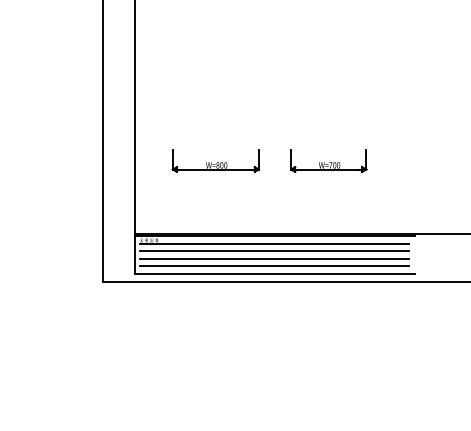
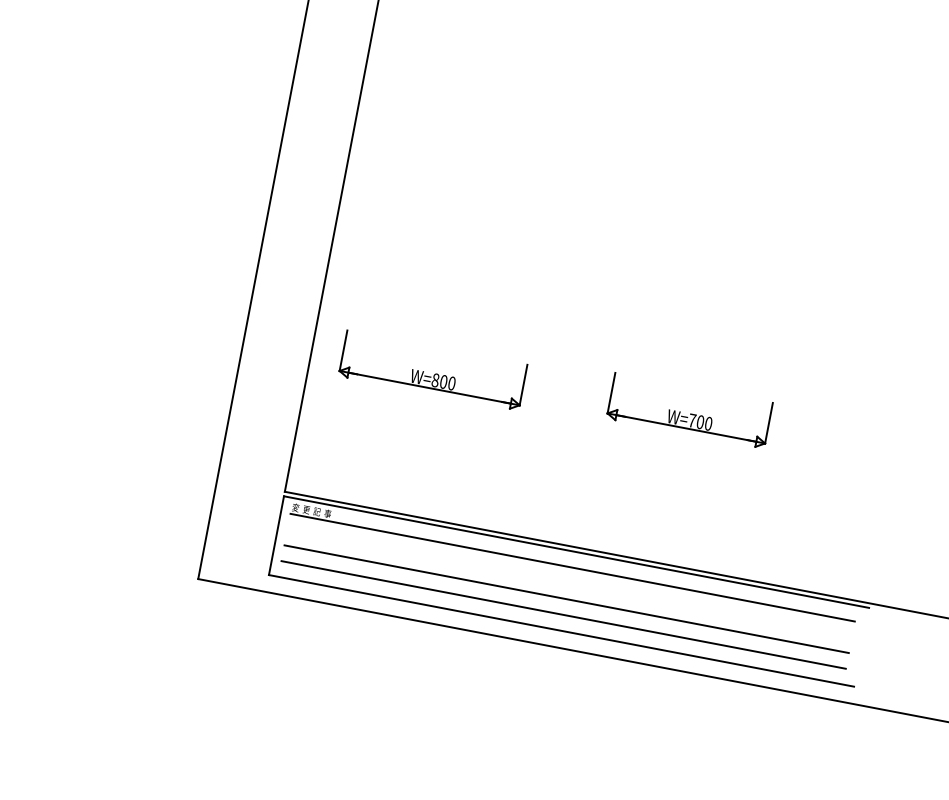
part: (215, 160) -> (432, 369), moved
part: (328, 160) -> (689, 409), moved
line: (274, 251) -> (569, 583), removed

